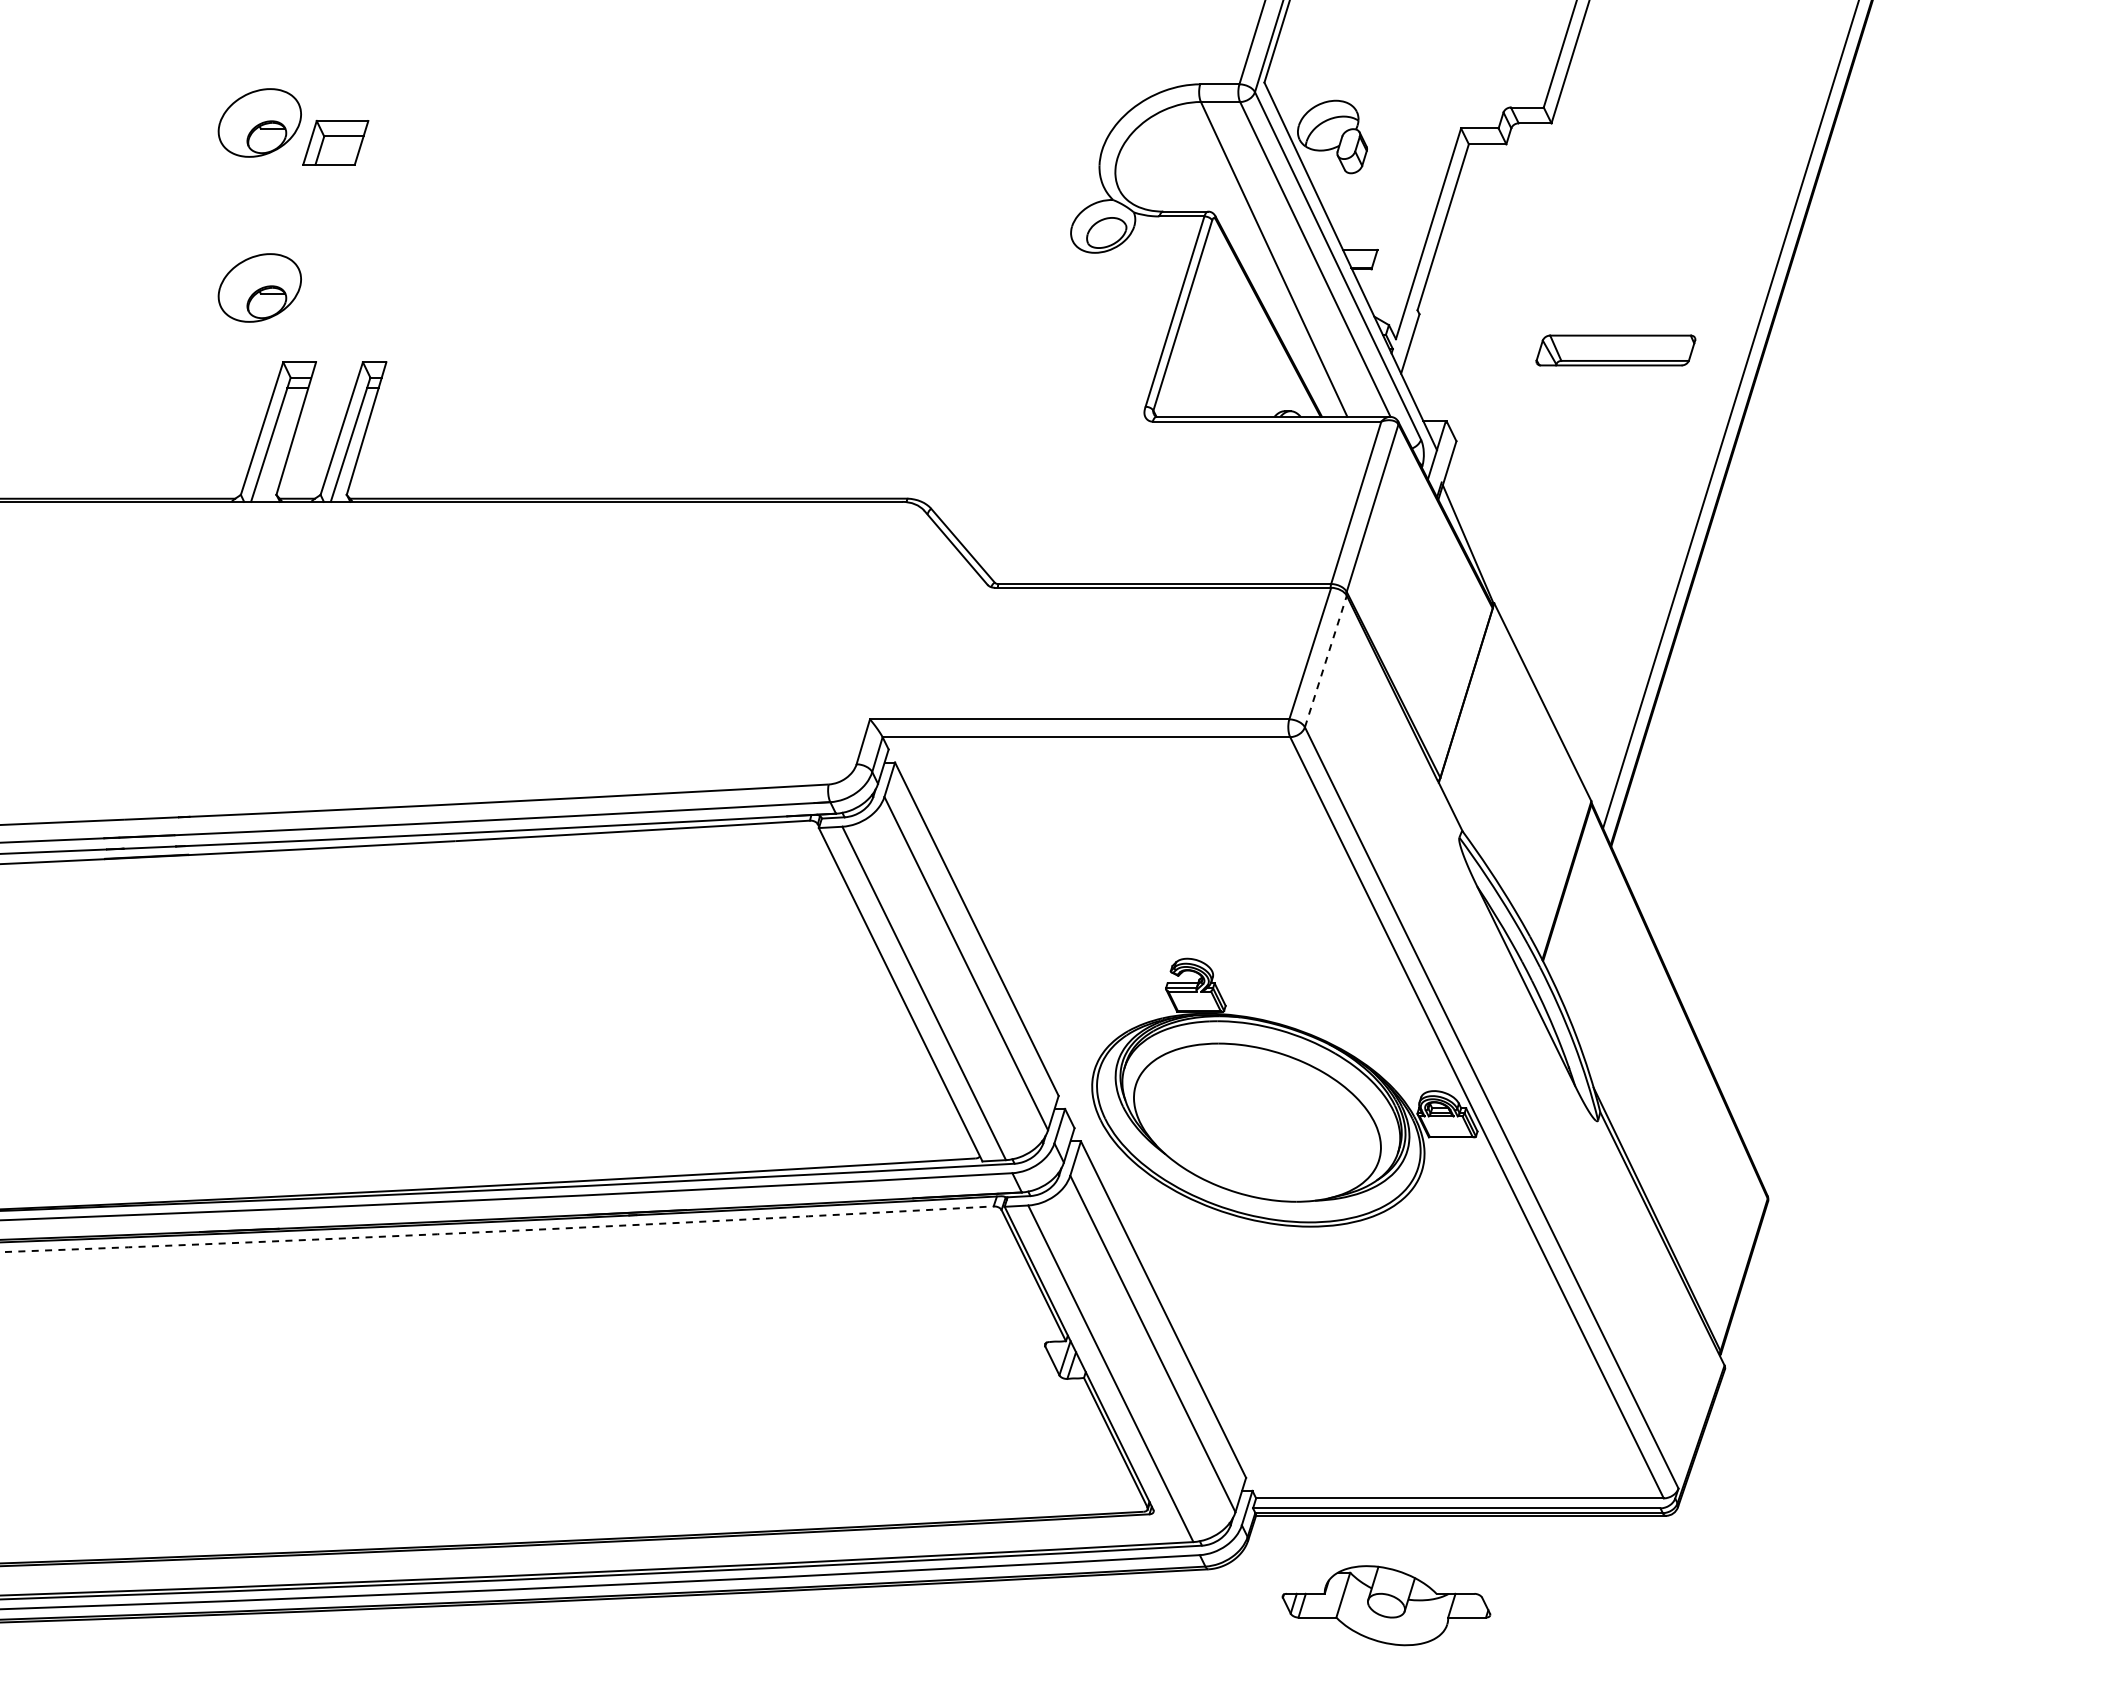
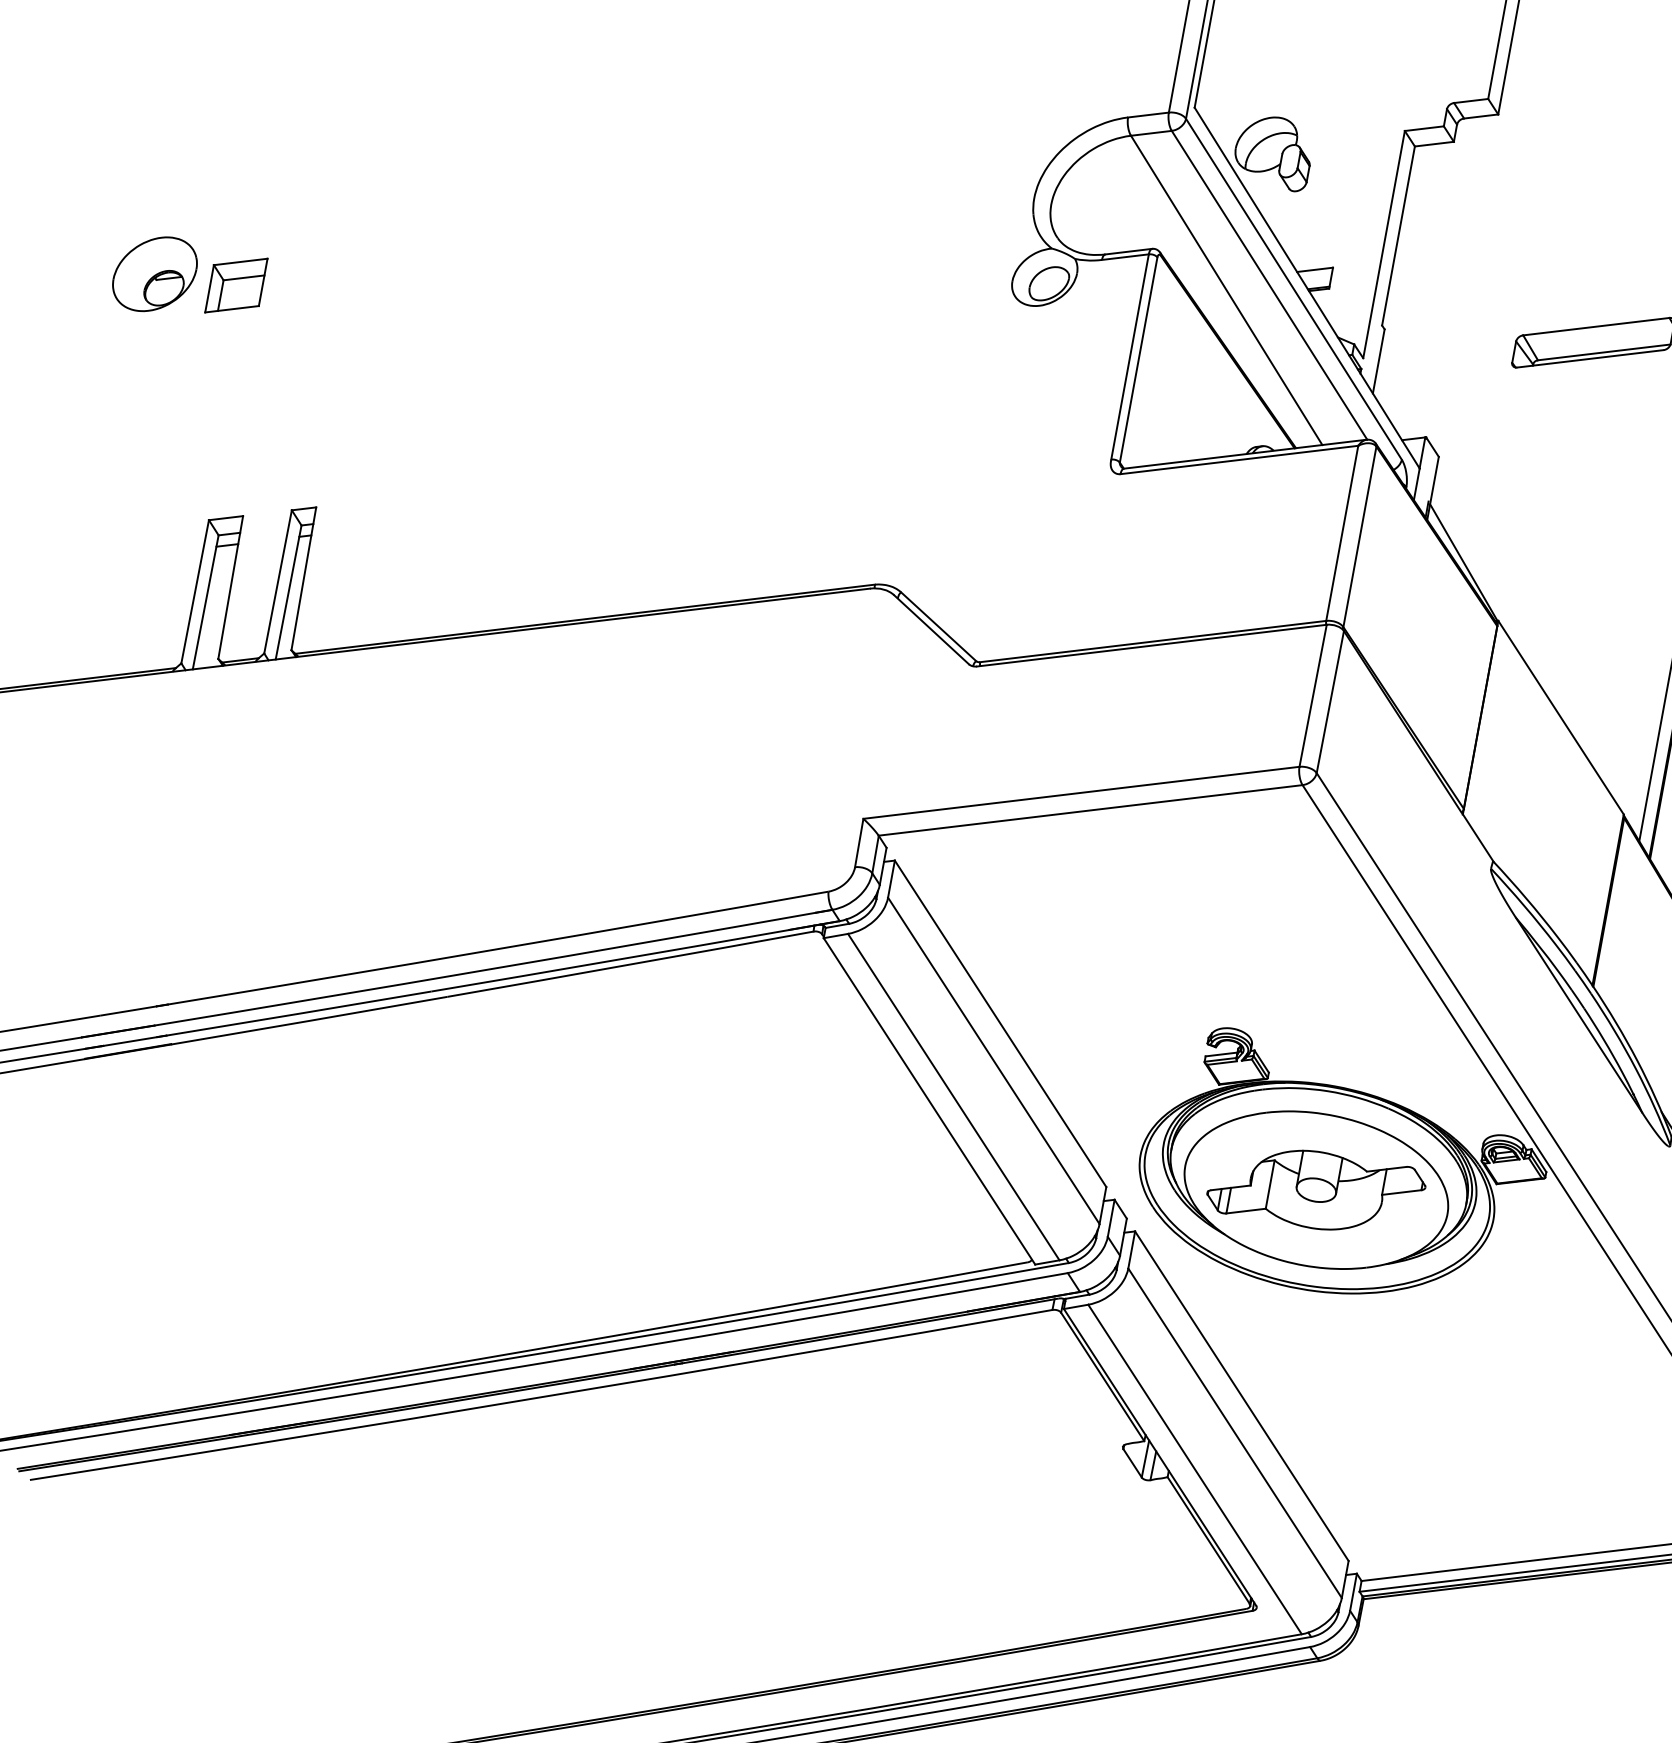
part: (259, 287) -> (174, 445), removed
line: (1326, 661) -> (1330, 702), dashed -> solid
arc: (499, 1231) -> (541, 1397), dashed -> solid
part: (1386, 1605) -> (1316, 1189), moved

